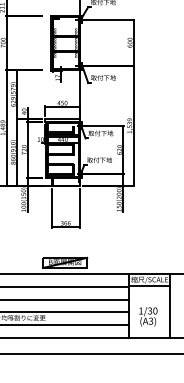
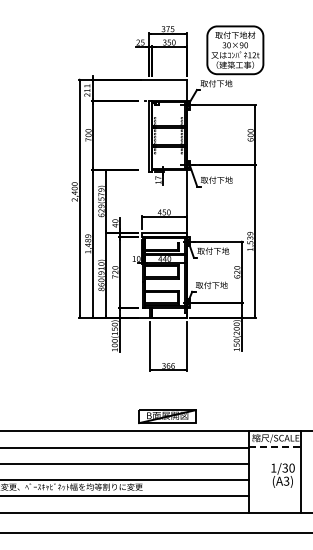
line: (149, 286) -> (275, 446), solid -> dashed
text: (147, 316) -> (282, 475), moved

